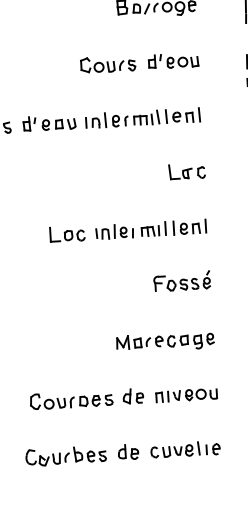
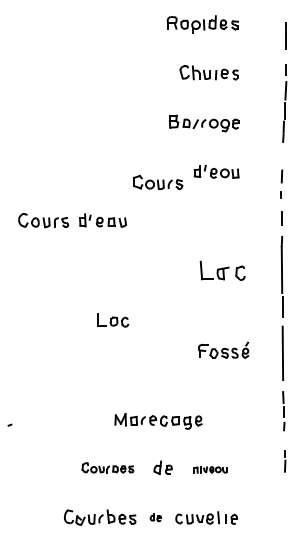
part: (108, 64) -> (158, 182), moved
part: (143, 117) -> (186, 220), removed
part: (186, 171) -> (222, 270), size x1.4
part: (150, 229) -> (187, 320), removed
part: (181, 280) -> (223, 349), moved
part: (165, 342) -> (158, 421), moved
part: (186, 394) -> (210, 469), size x0.6
part: (70, 399) -> (107, 467), size x0.7
part: (128, 452) -> (155, 517), size x0.6

